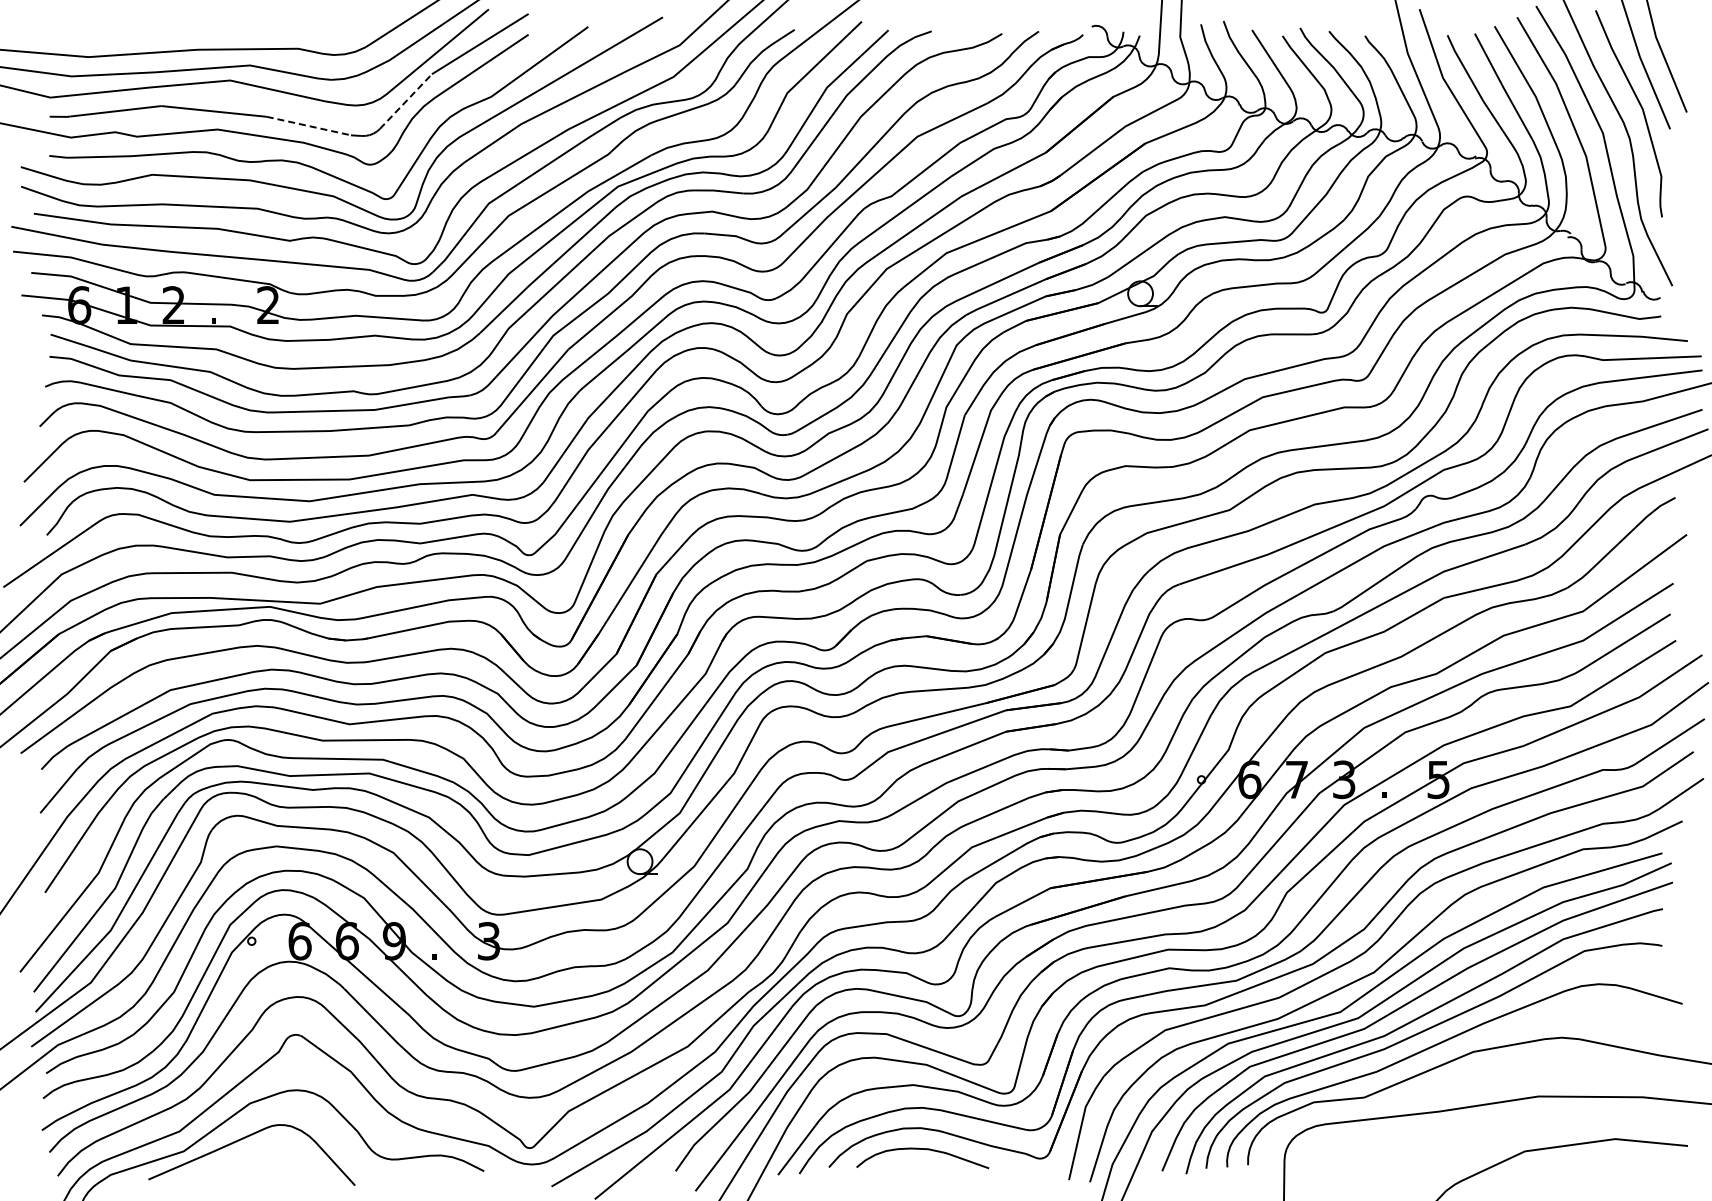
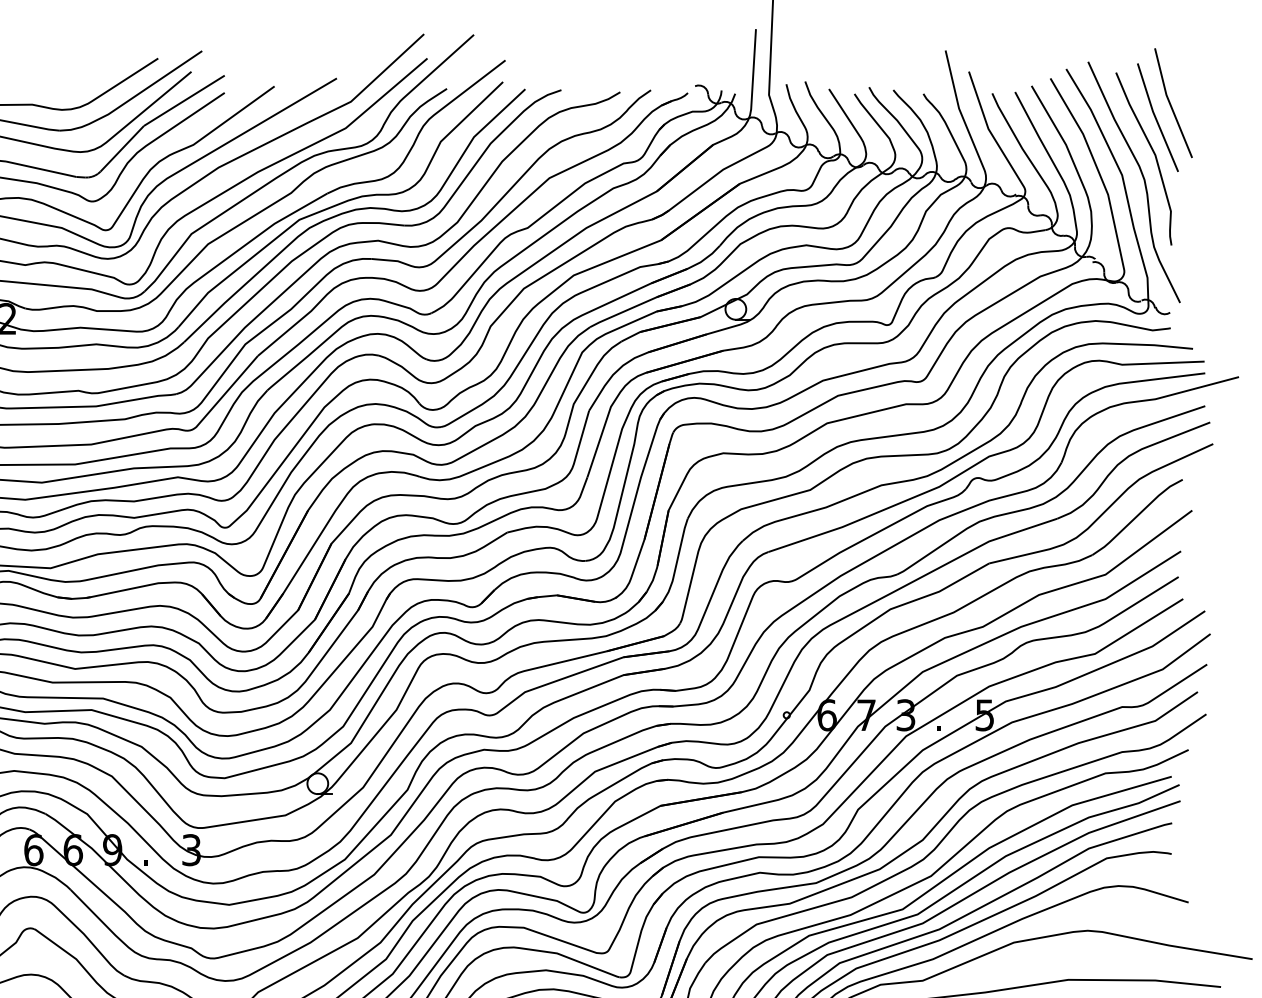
line: (405, 101) -> (121, 148), dashed -> solid
line: (309, 126) -> (41, 169), dashed -> solid

